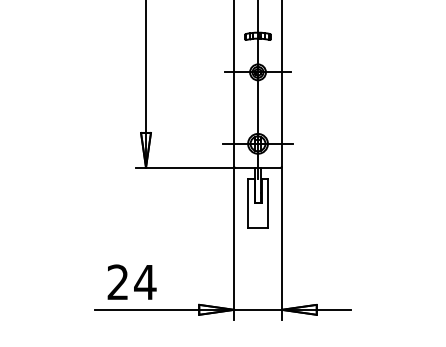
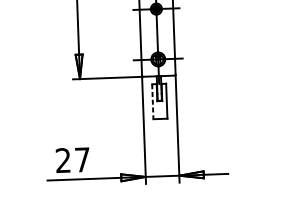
line: (248, 203) -> (153, 101), solid -> dashed
text: (145, 282) -> (82, 159), 24 -> 27

